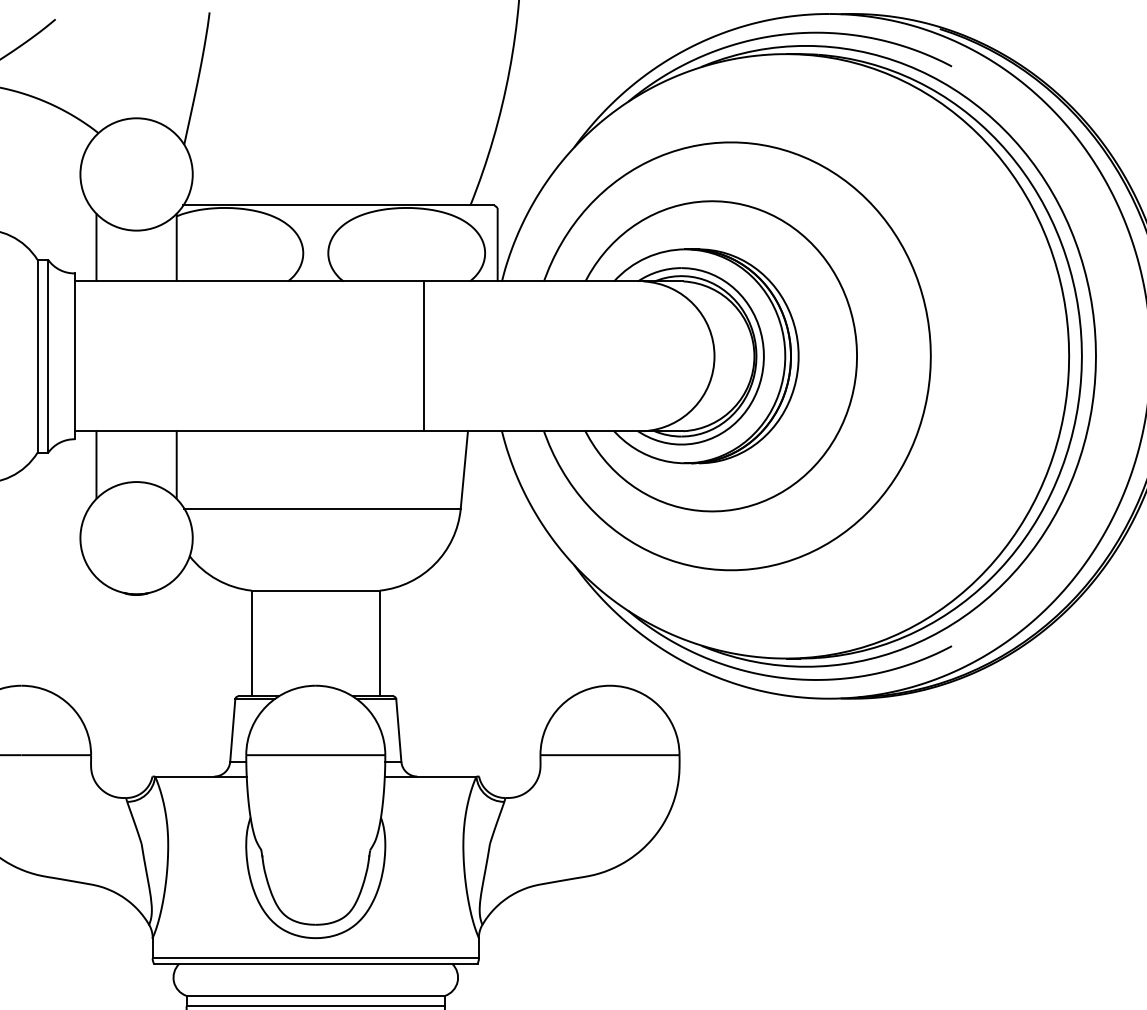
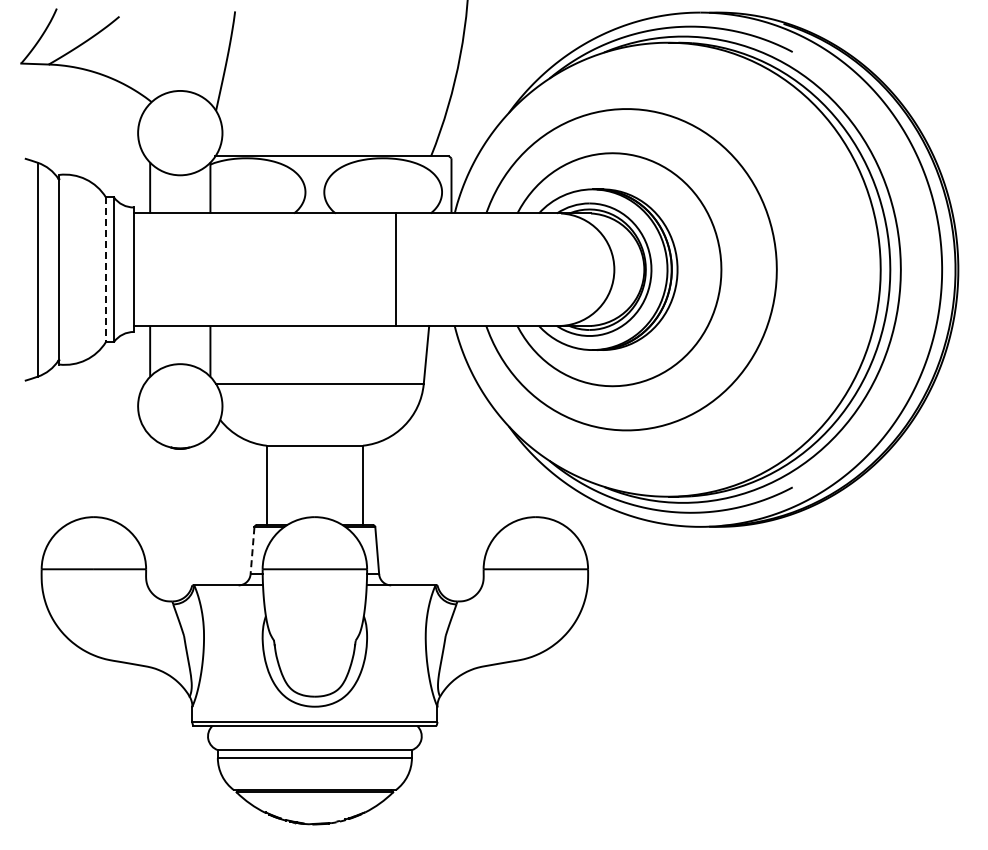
line: (37, 357) -> (105, 270), solid -> dashed
line: (232, 730) -> (252, 550), solid -> dashed

